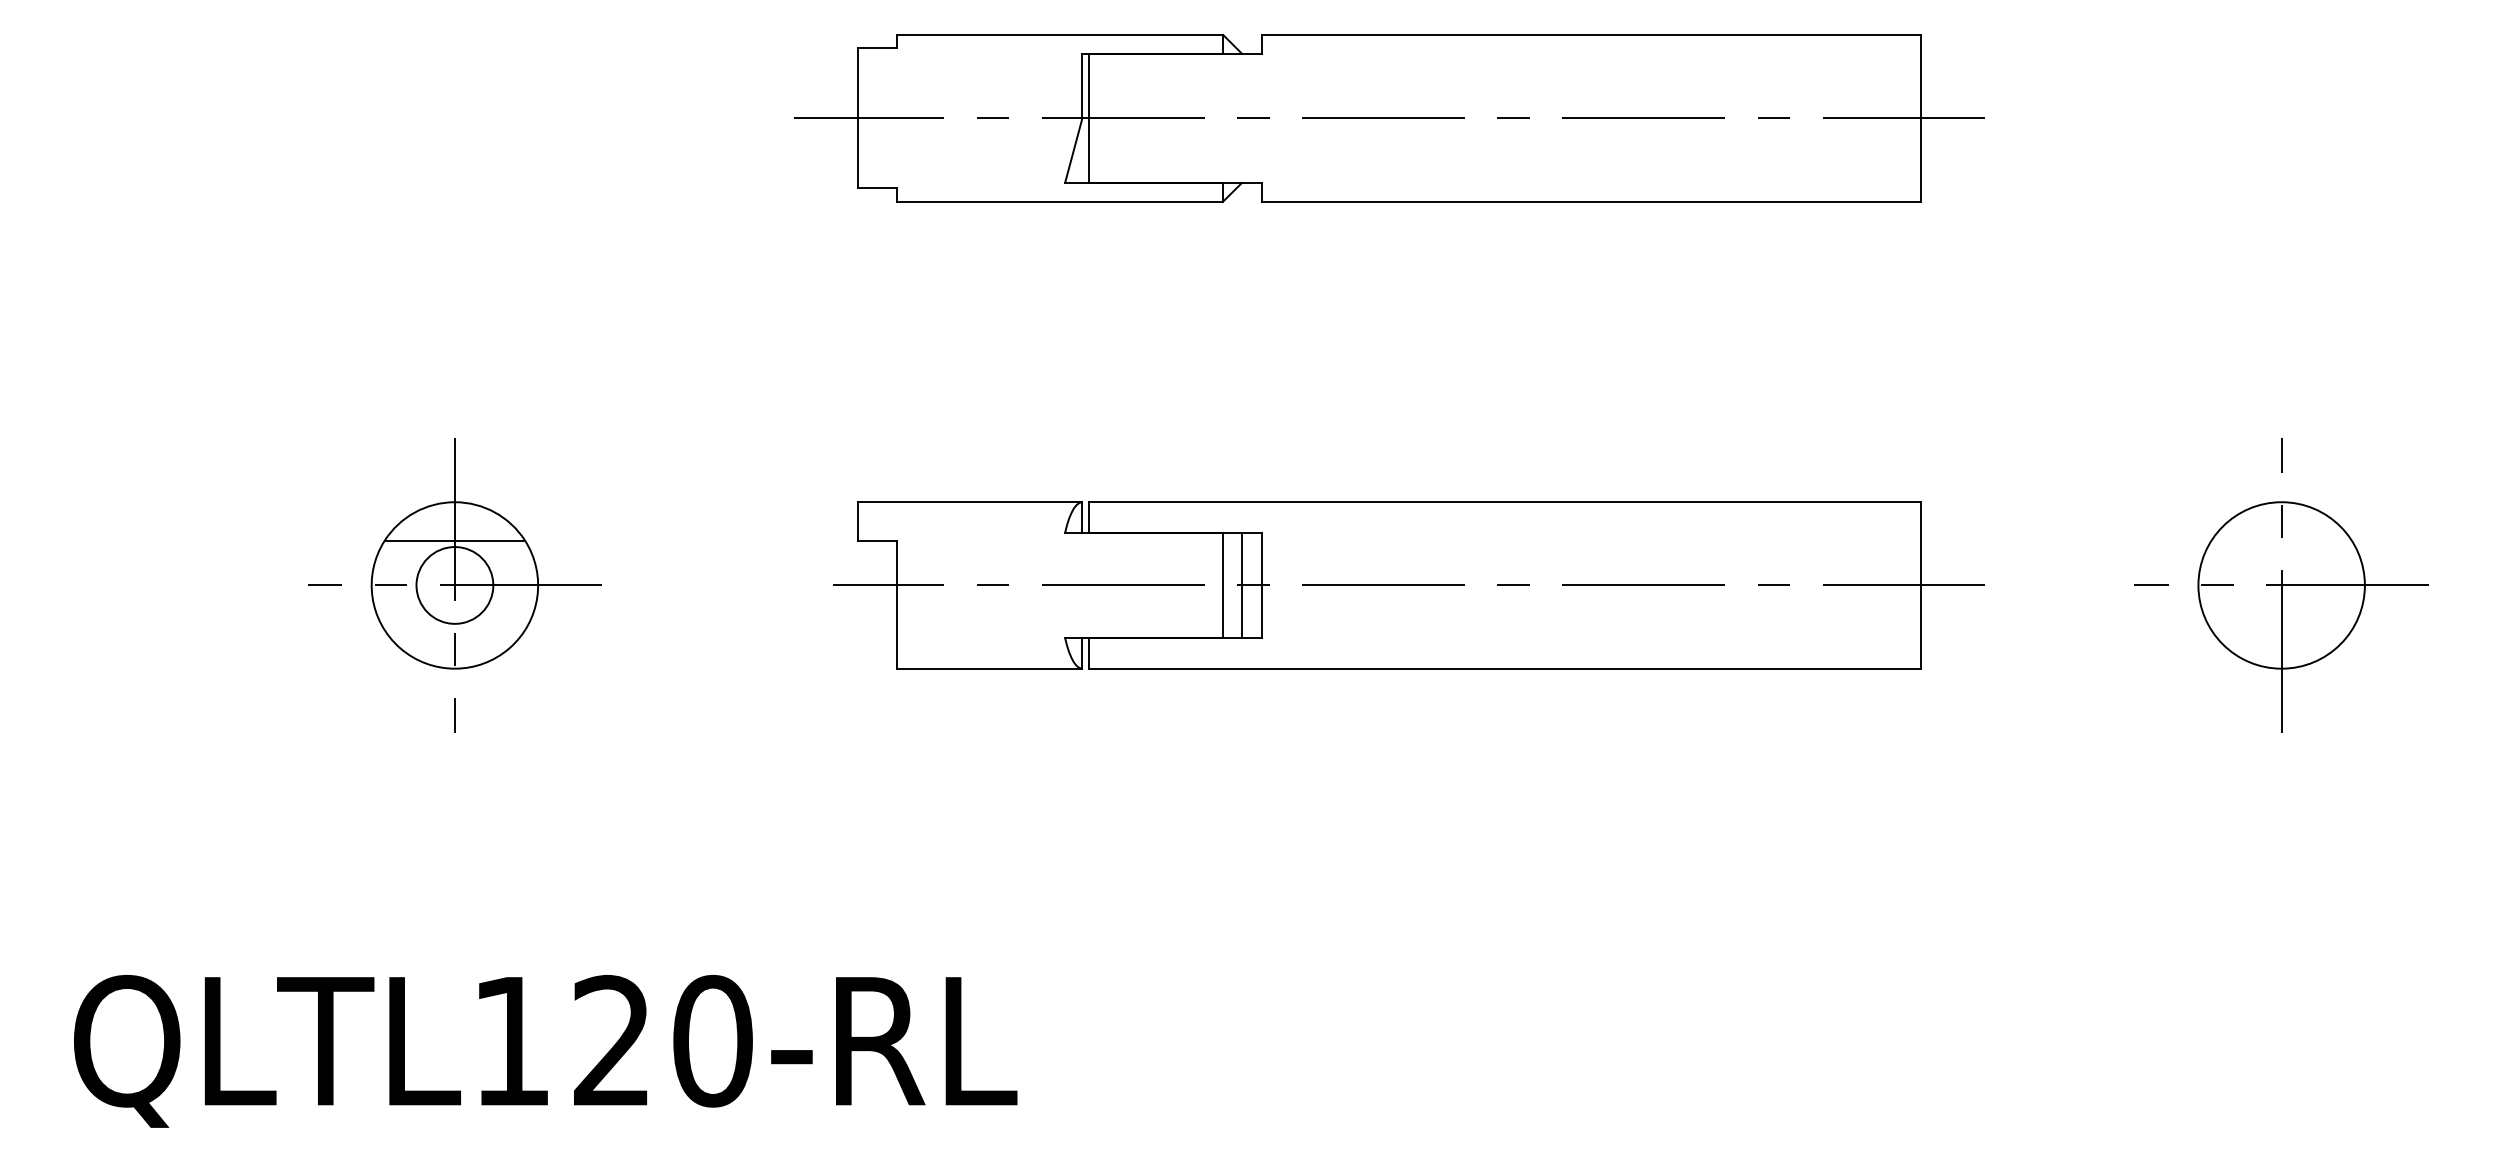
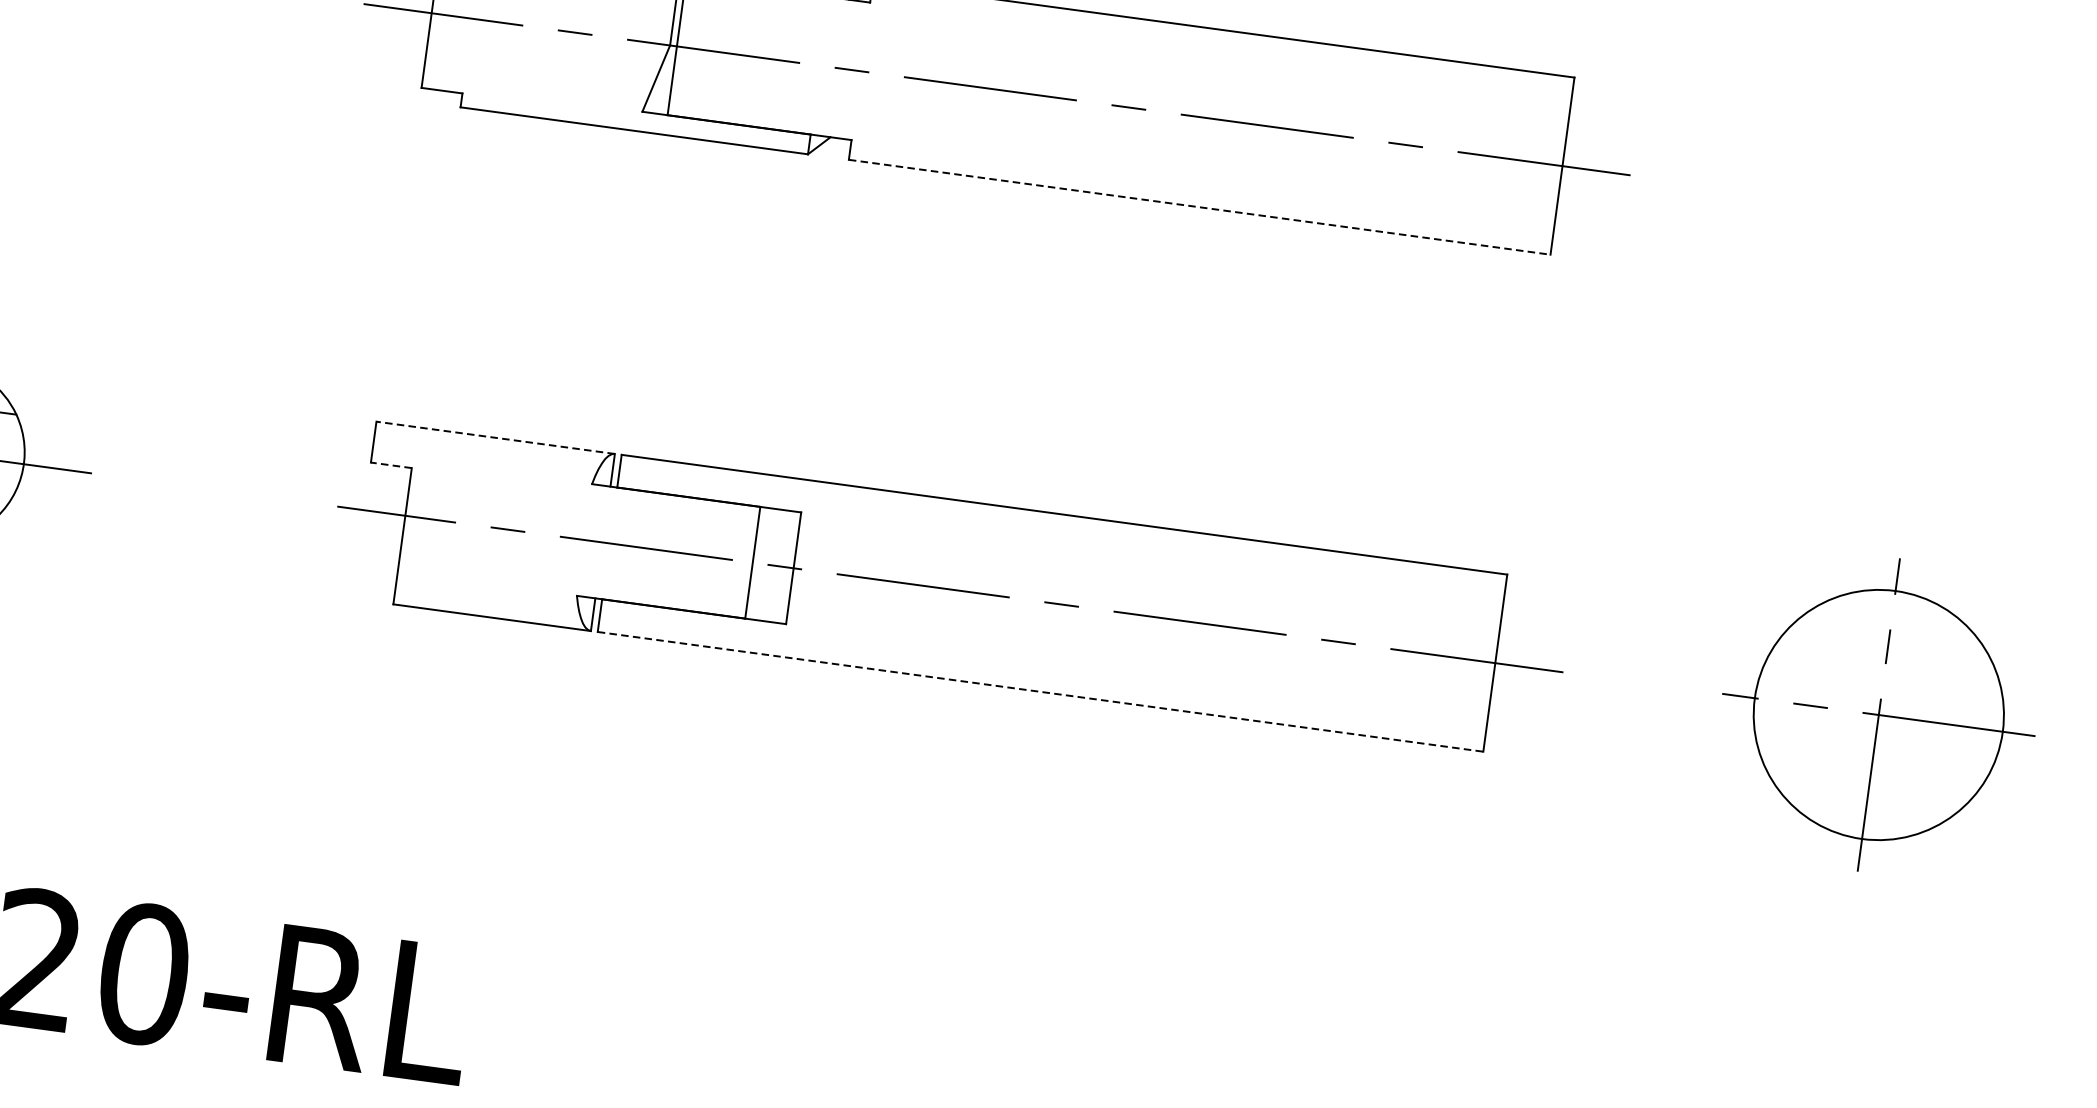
line: (1591, 201) -> (1199, 207), solid -> dashed
line: (969, 502) -> (494, 438), solid -> dashed
line: (877, 540) -> (391, 465), solid -> dashed
line: (1242, 584) -> (773, 564), removed
circle: (2281, 585) -> (1878, 715), size x1.4
line: (1505, 668) -> (1041, 691), solid -> dashed

